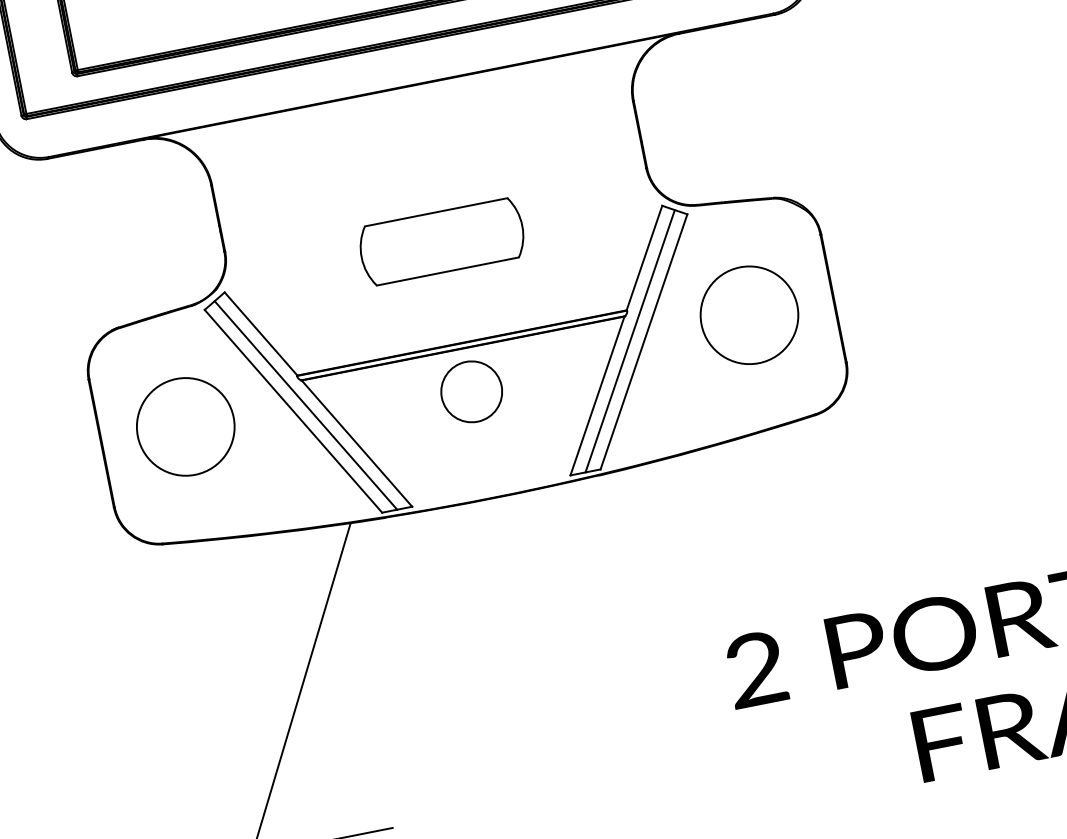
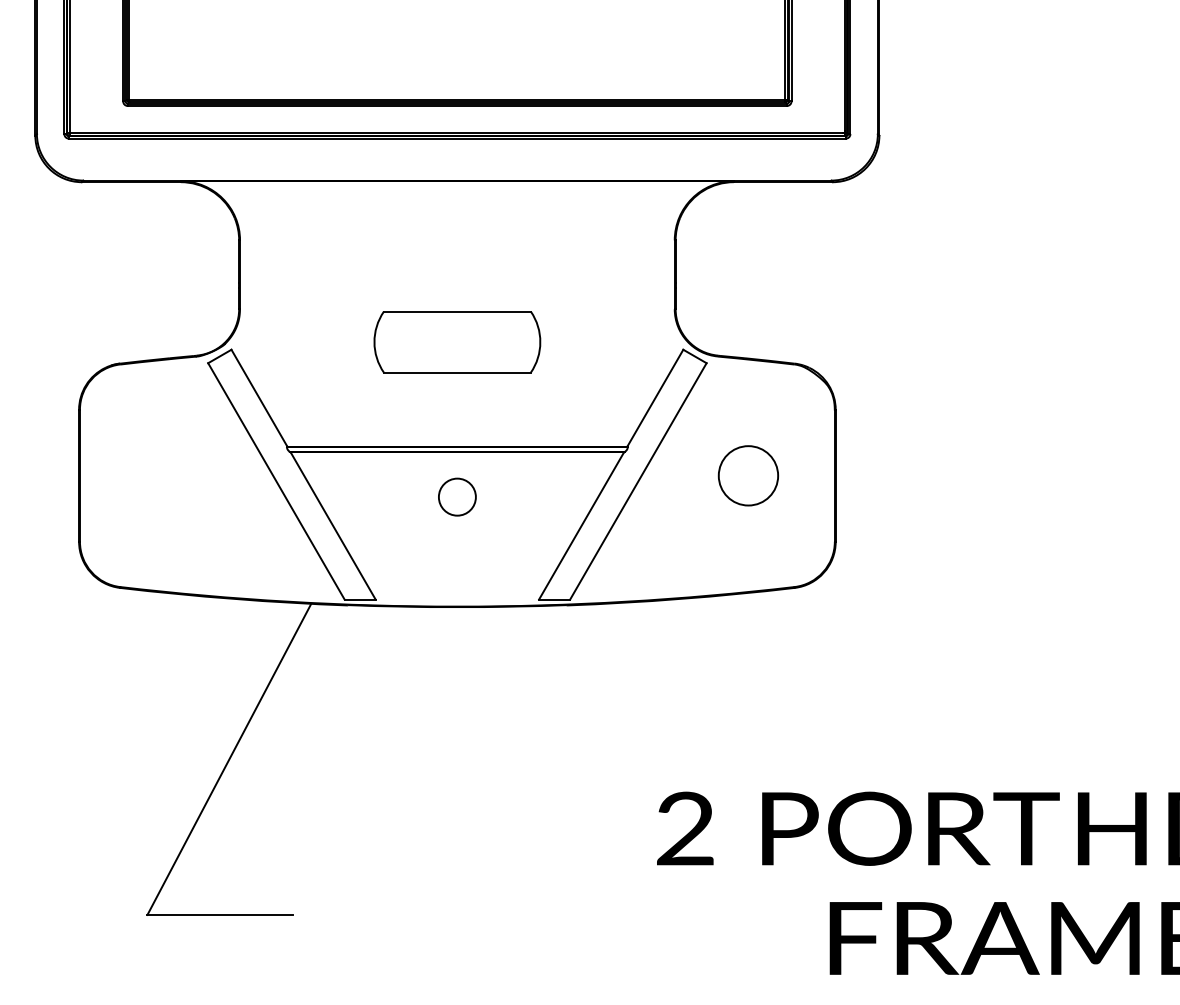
circle: (749, 315) -> (748, 475), size x0.6
line: (629, 340) -> (624, 477), removed
circle: (471, 392) -> (457, 497), size x0.6
line: (305, 405) -> (289, 477), removed
circle: (185, 426) -> (166, 475), removed

